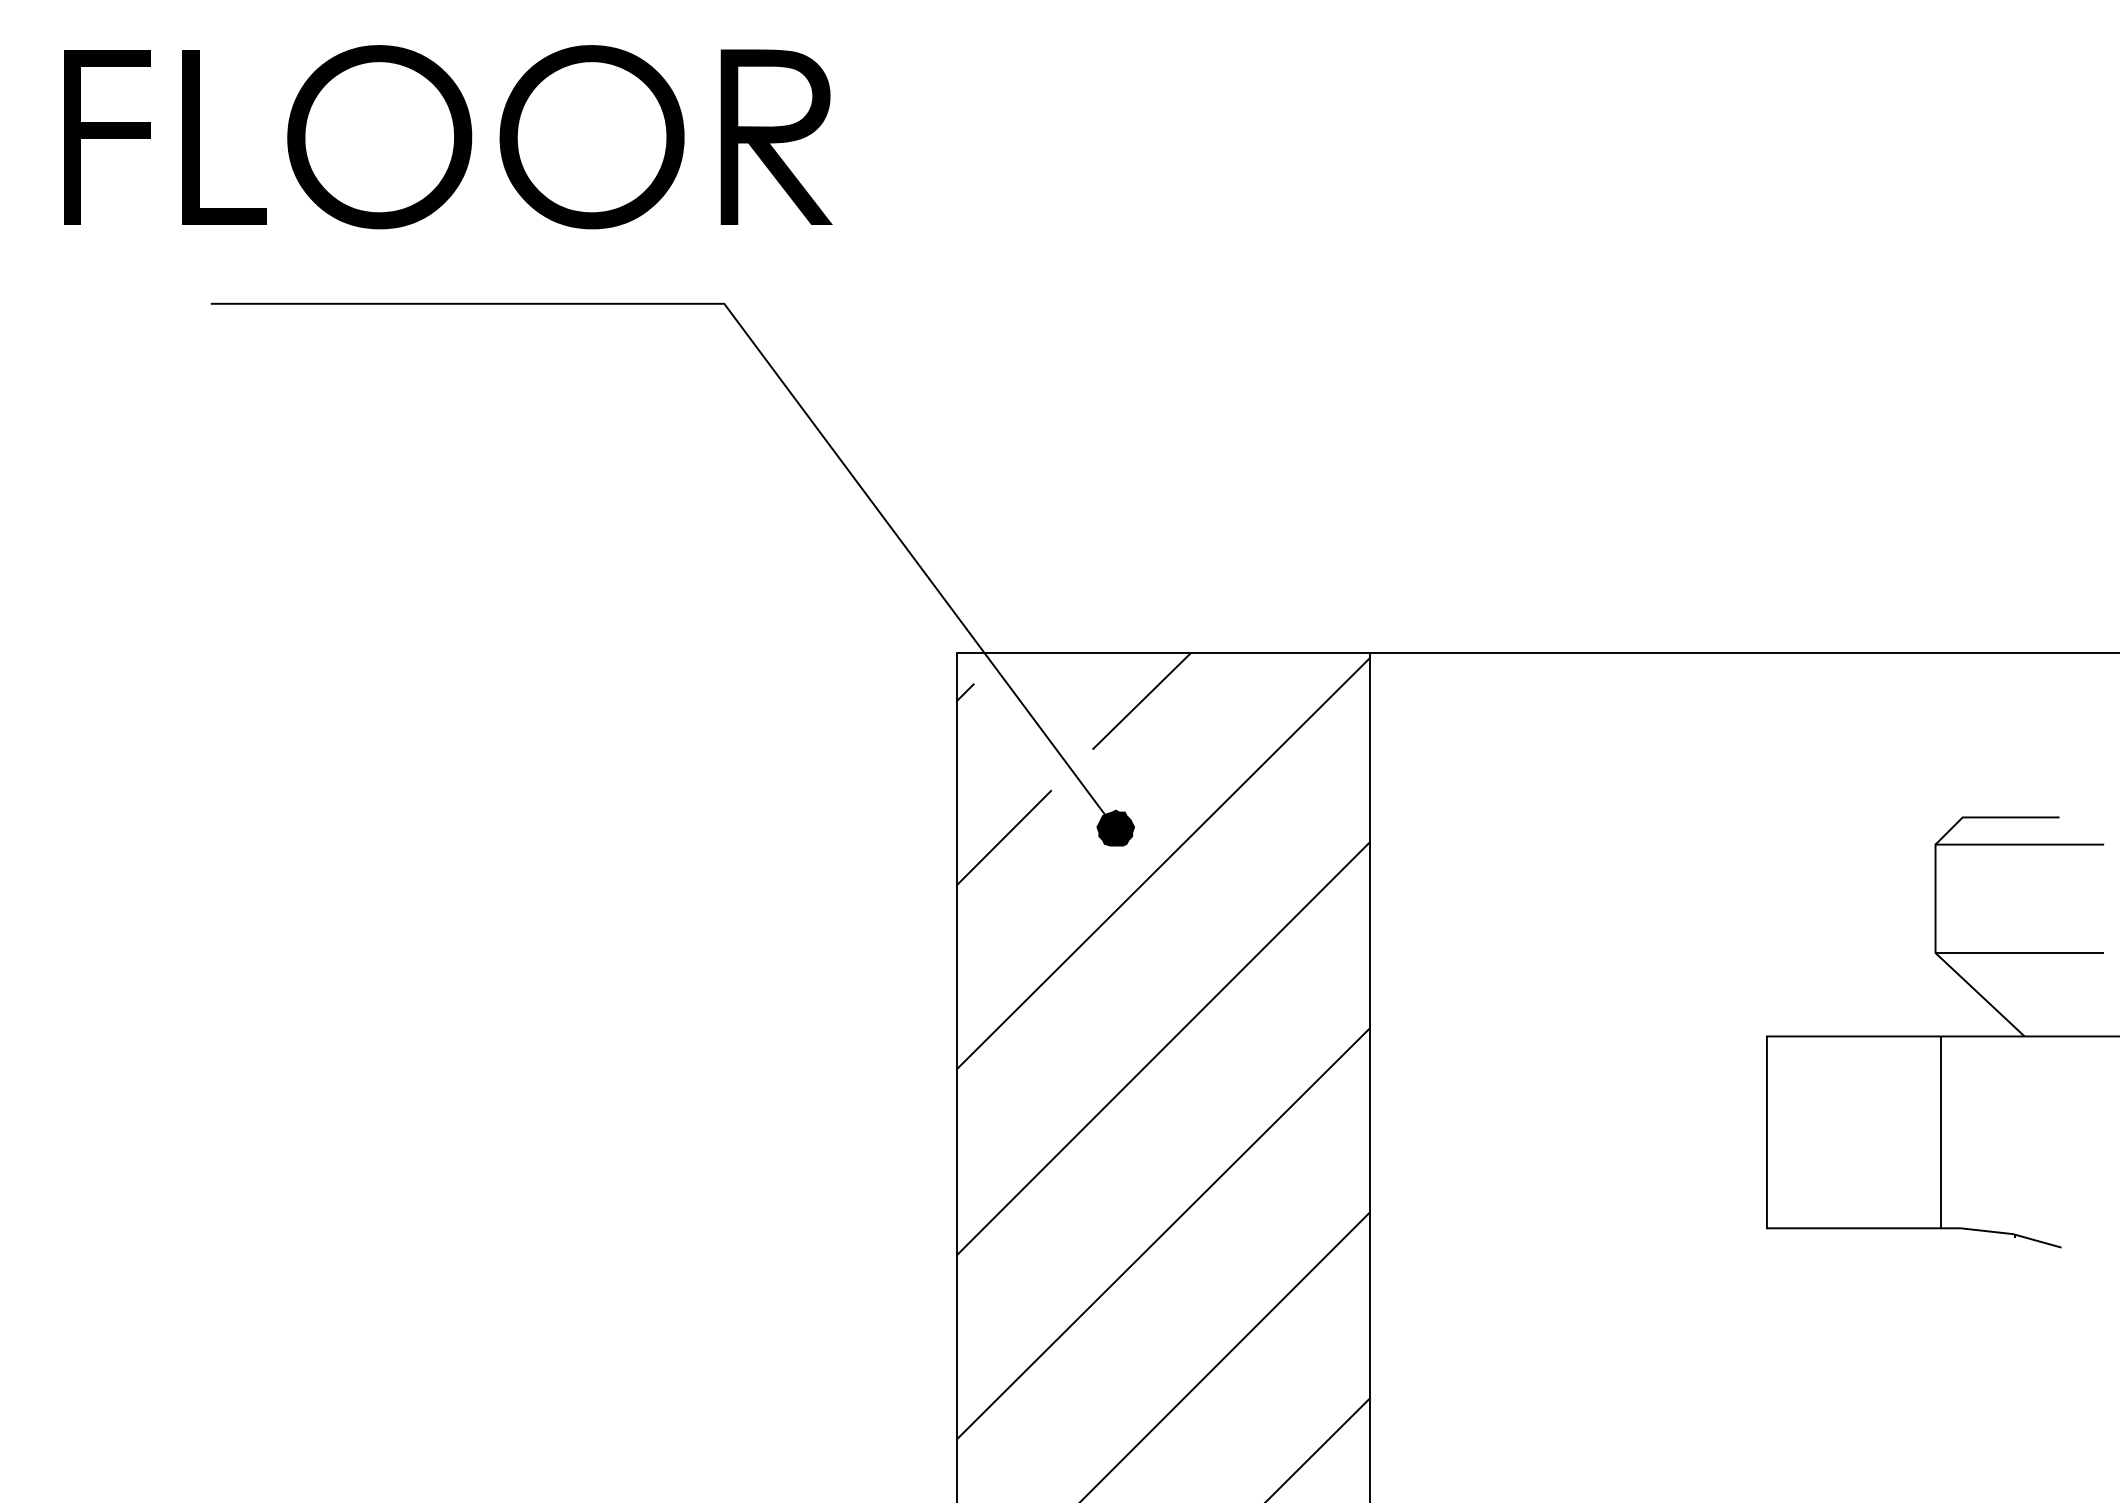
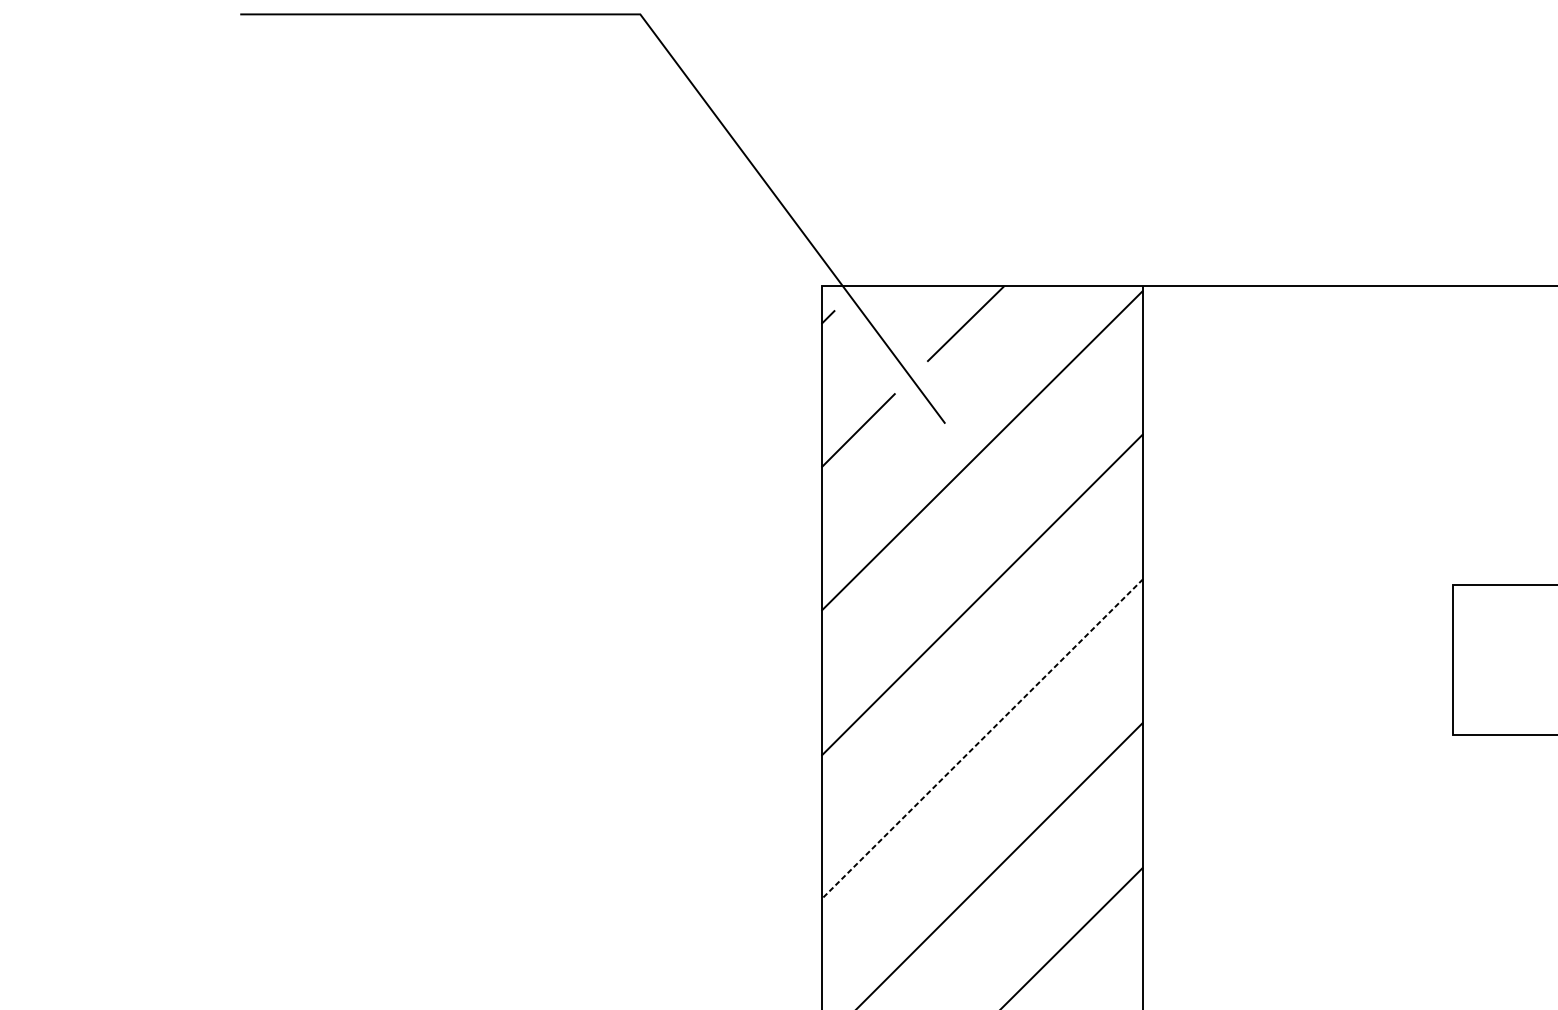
fill: (1115, 827) -> (945, 422), removed
line: (1162, 1234) -> (981, 739), solid -> dashed

